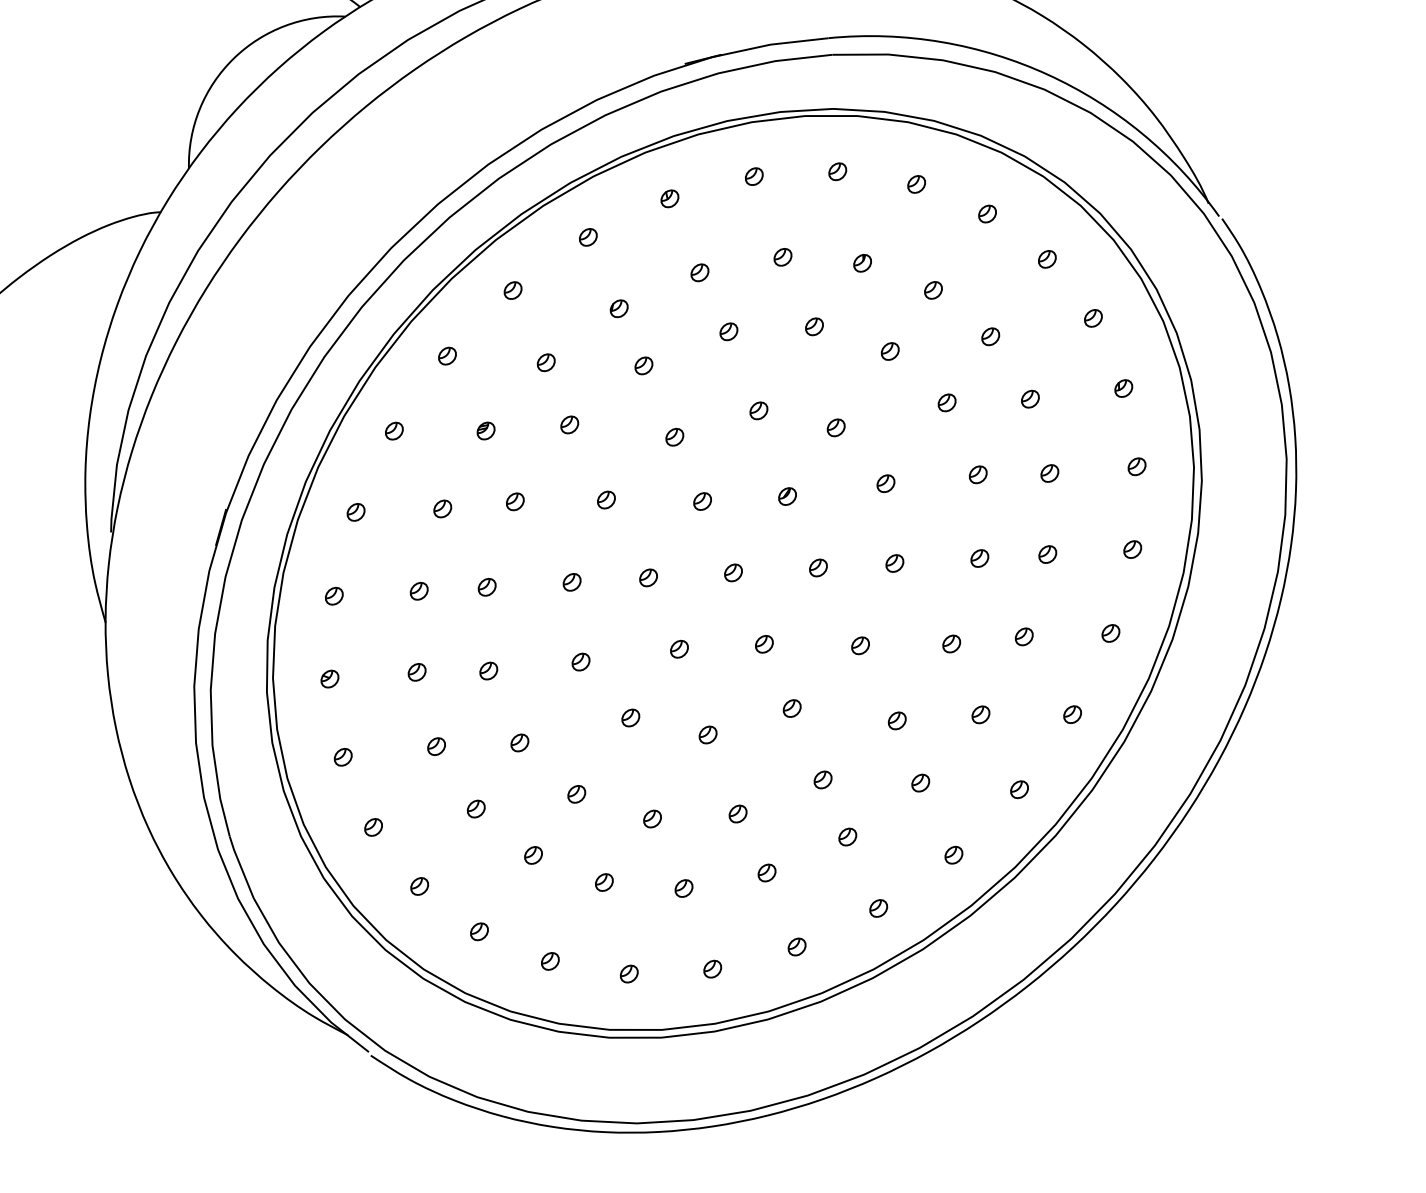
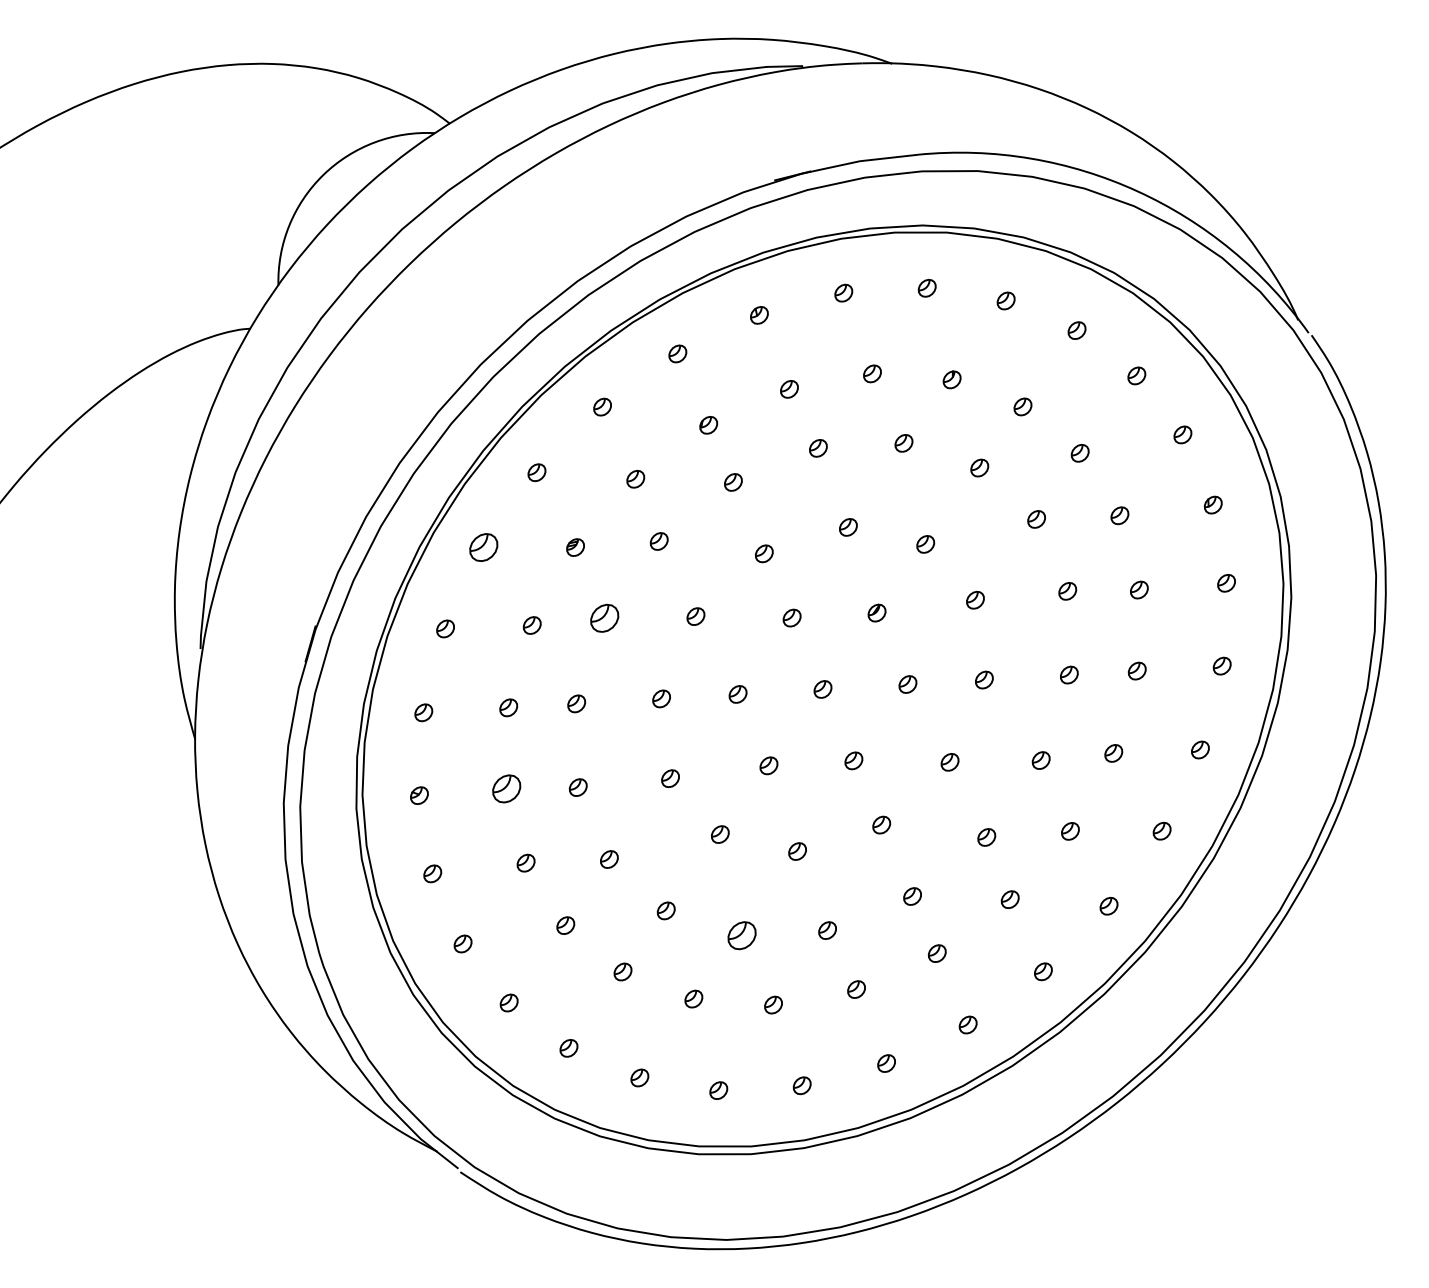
part: (394, 430) -> (483, 547), size x1.6
part: (515, 501) -> (604, 618), size x1.6
part: (417, 671) -> (506, 788), size x1.6
part: (652, 818) -> (741, 935), size x1.6

